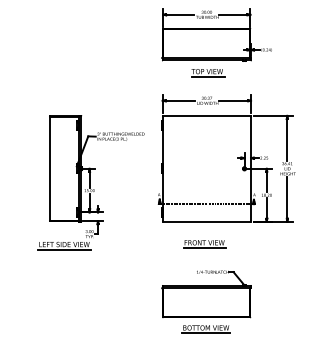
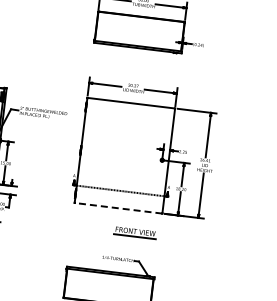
part: (208, 73) -> (137, 61), removed
line: (206, 221) -> (118, 208), solid -> dashed
part: (204, 244) -> (135, 233), moved

